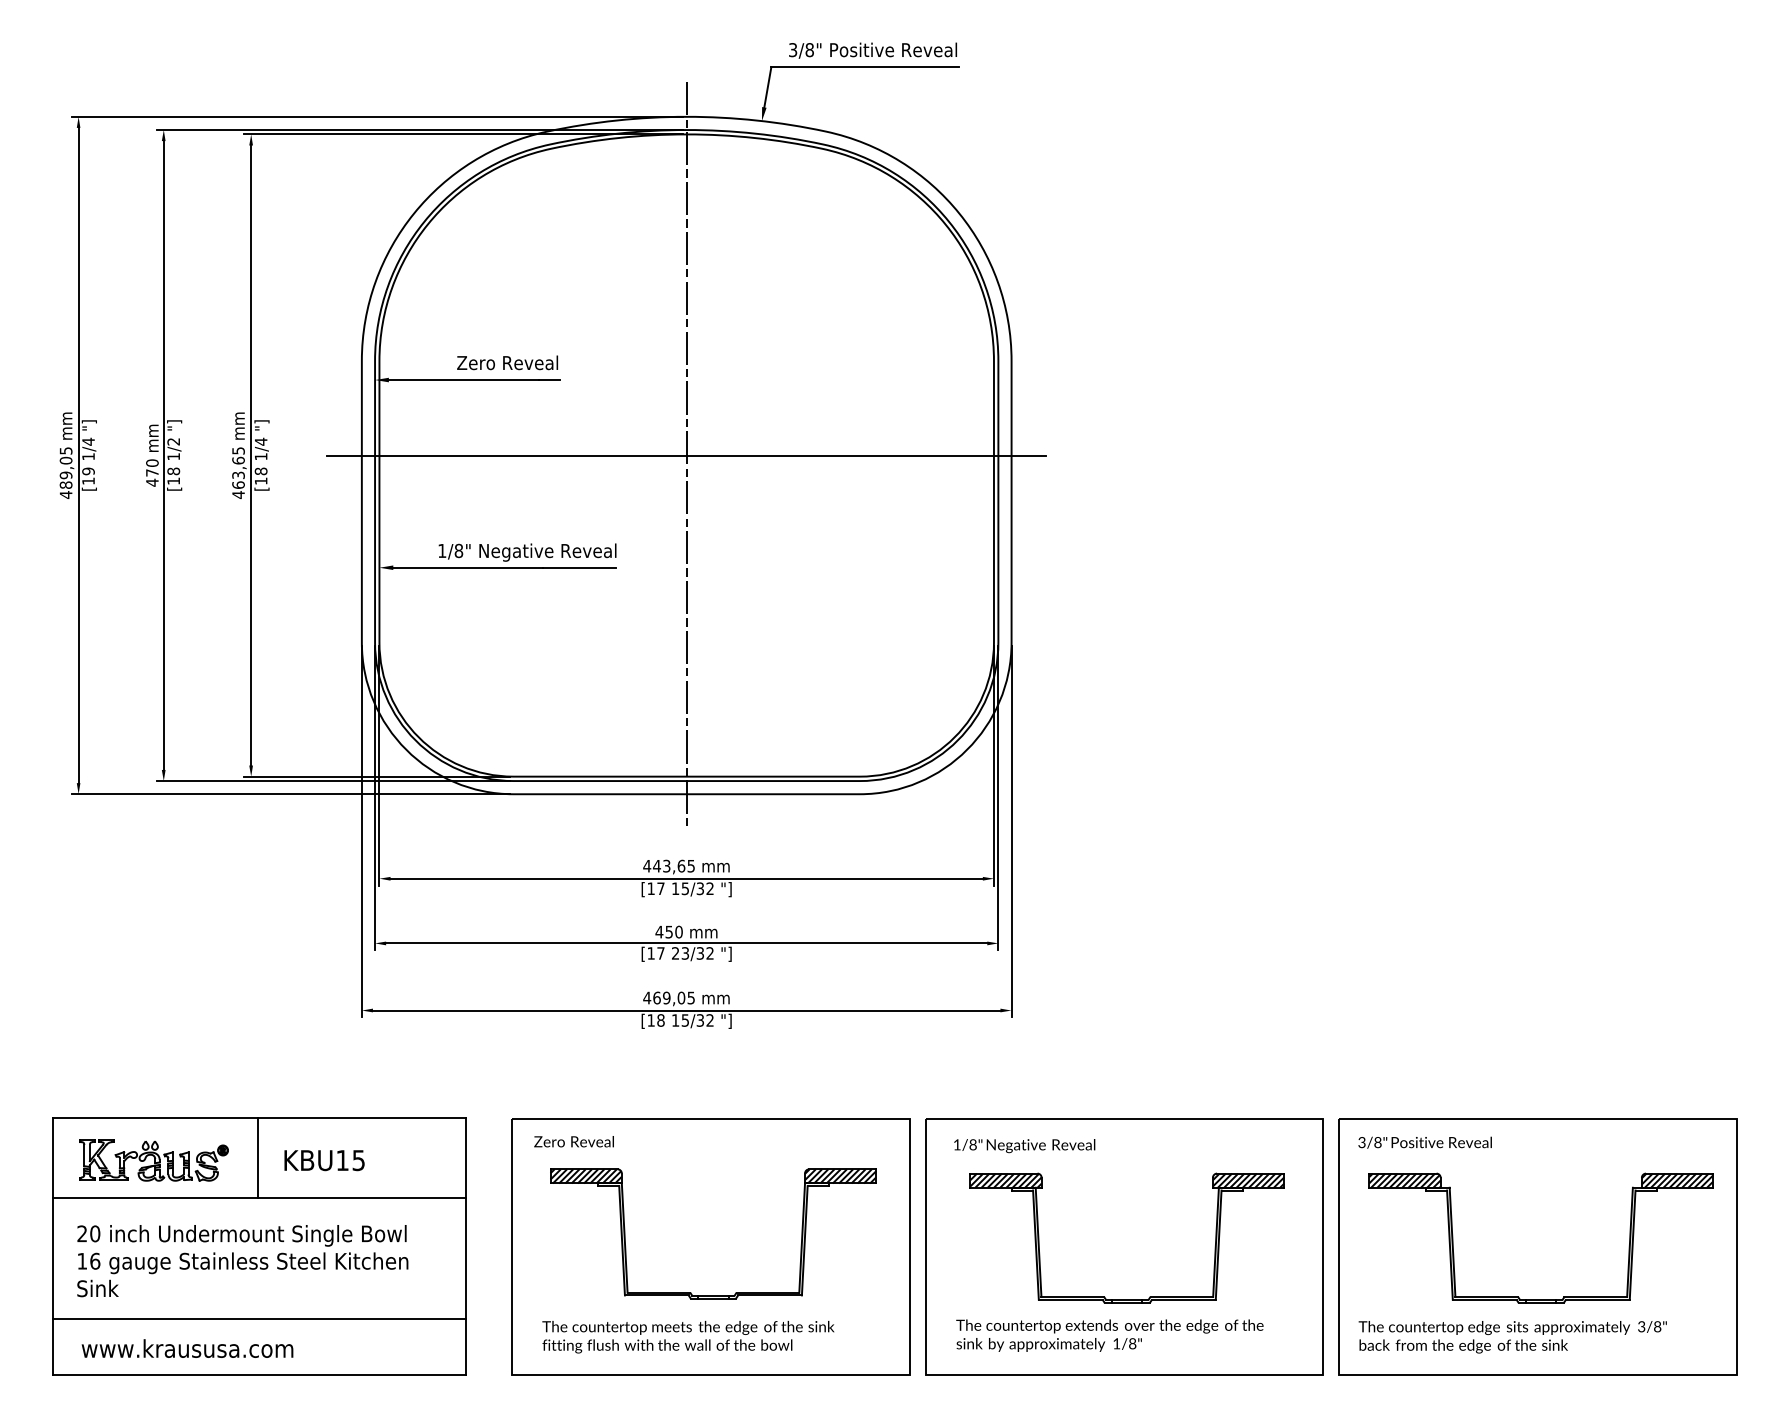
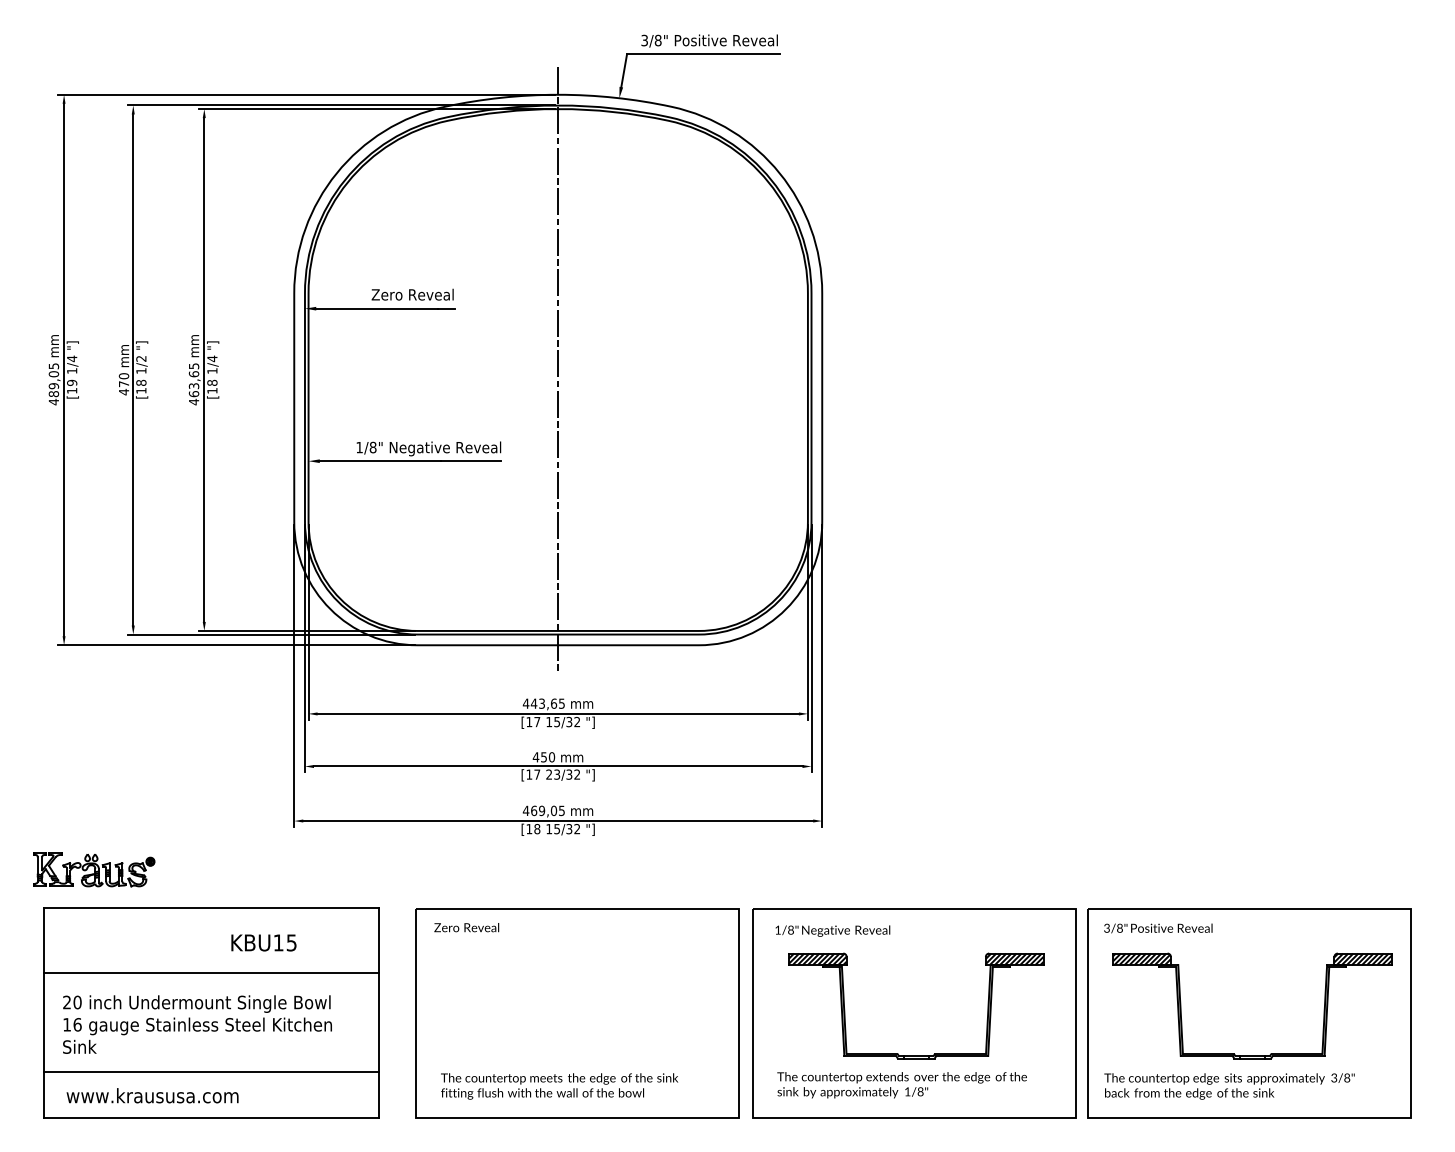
line: (687, 456) -> (558, 370), removed
line: (257, 1157) -> (209, 940), removed
part: (154, 1160) -> (94, 869), moved
part: (712, 1295) -> (579, 1052), removed

